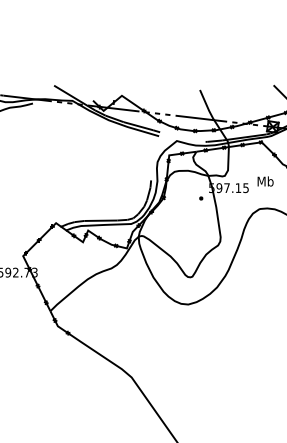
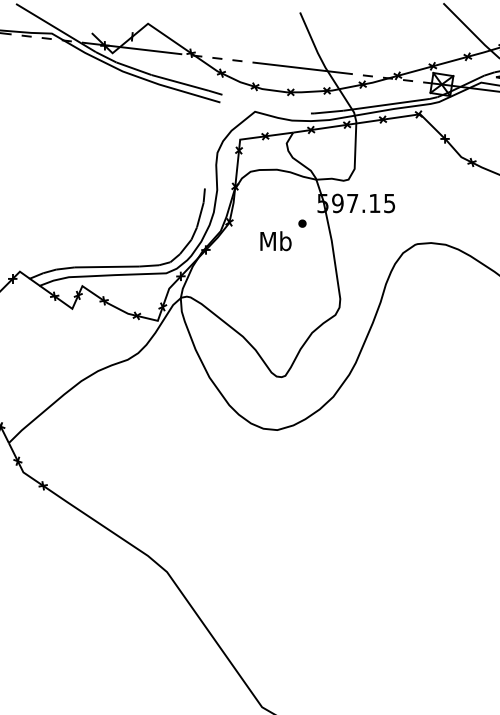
text: (265, 181) -> (275, 241), moved

